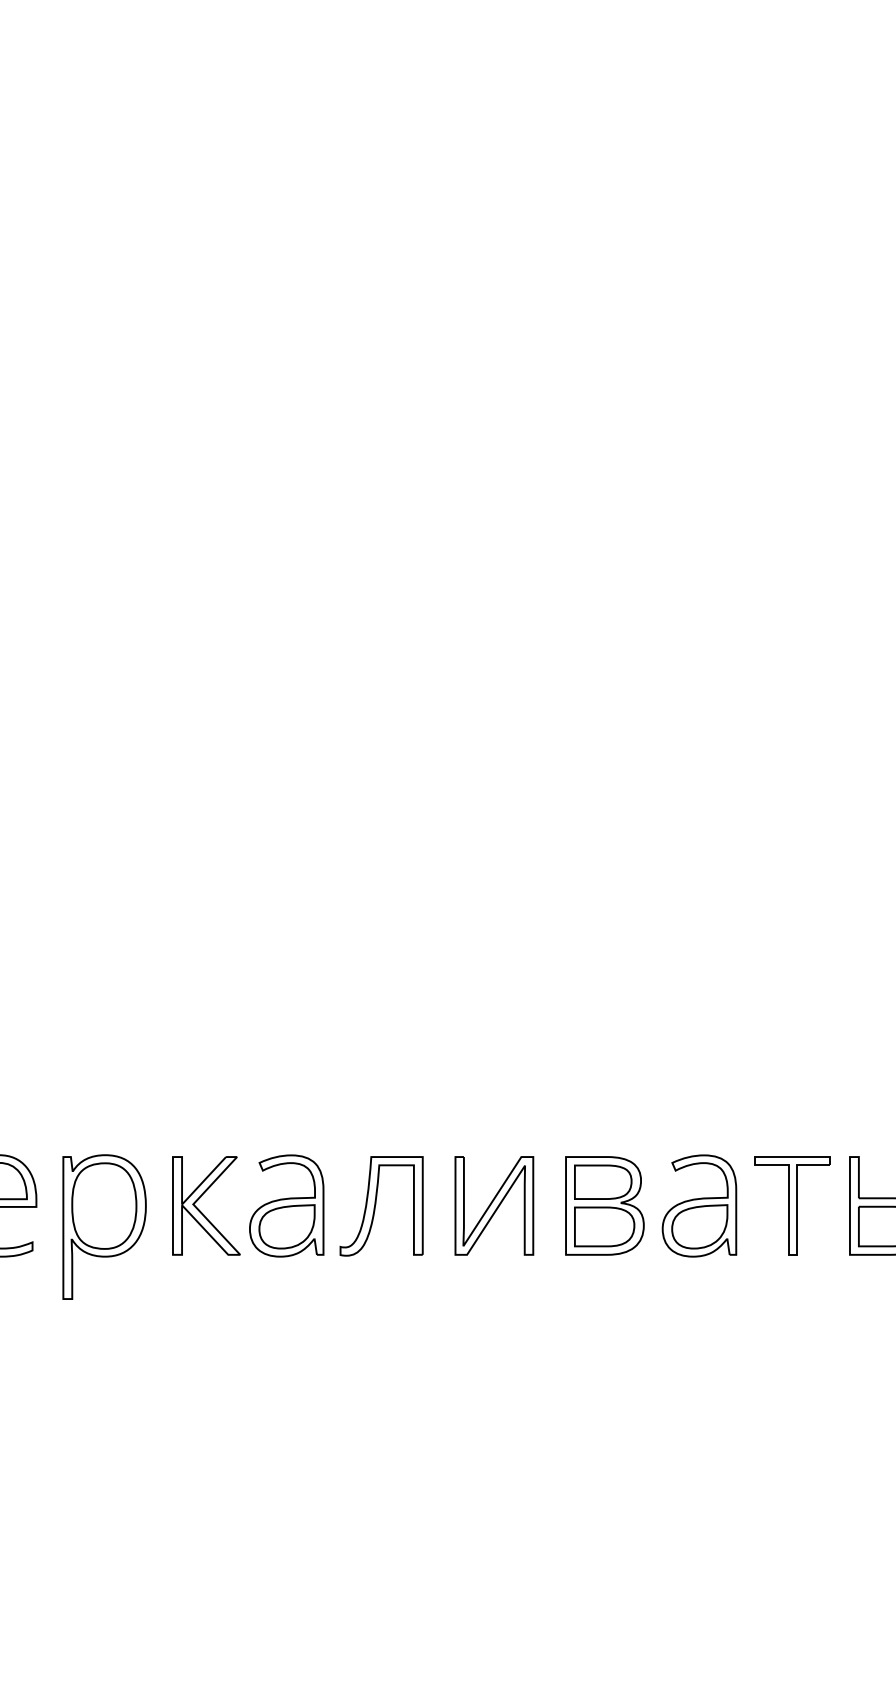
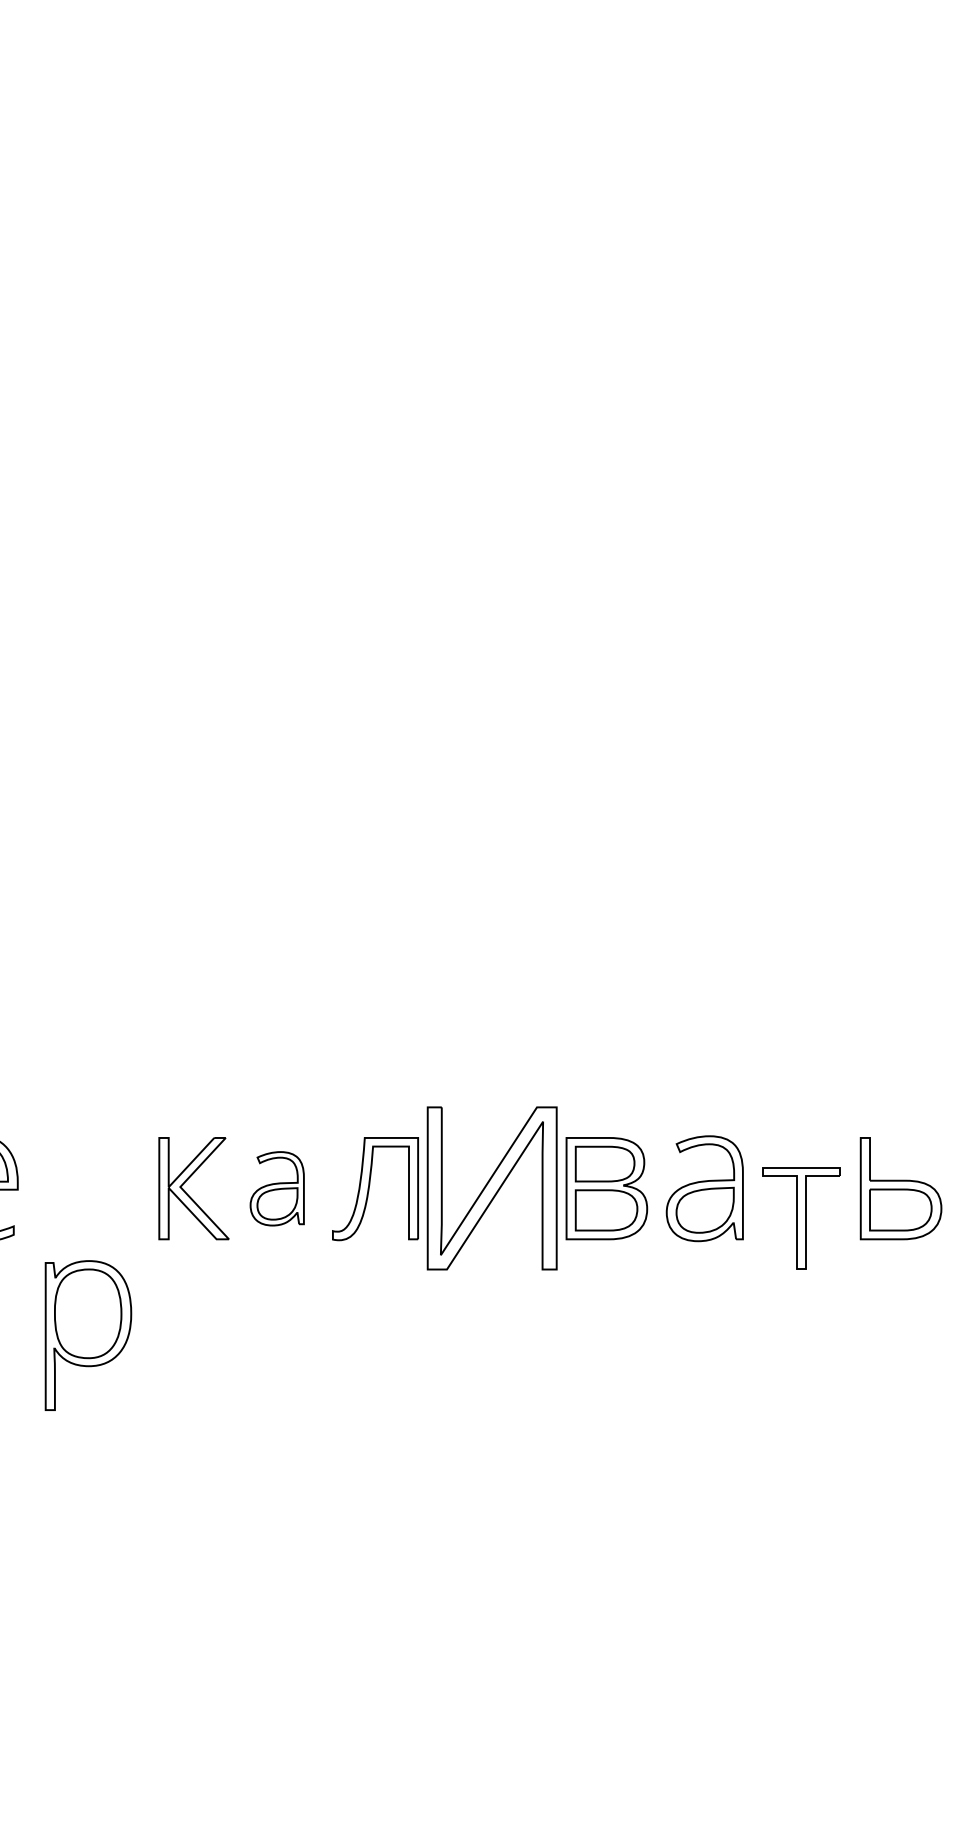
part: (287, 1205) -> (277, 1188), size x0.7
part: (494, 1205) -> (492, 1188), size x1.6
part: (792, 1205) -> (801, 1218), moved
part: (104, 1227) -> (88, 1335), moved

